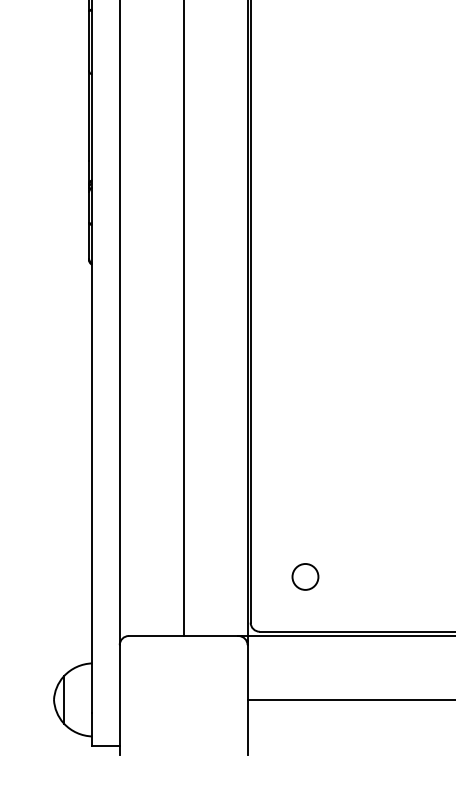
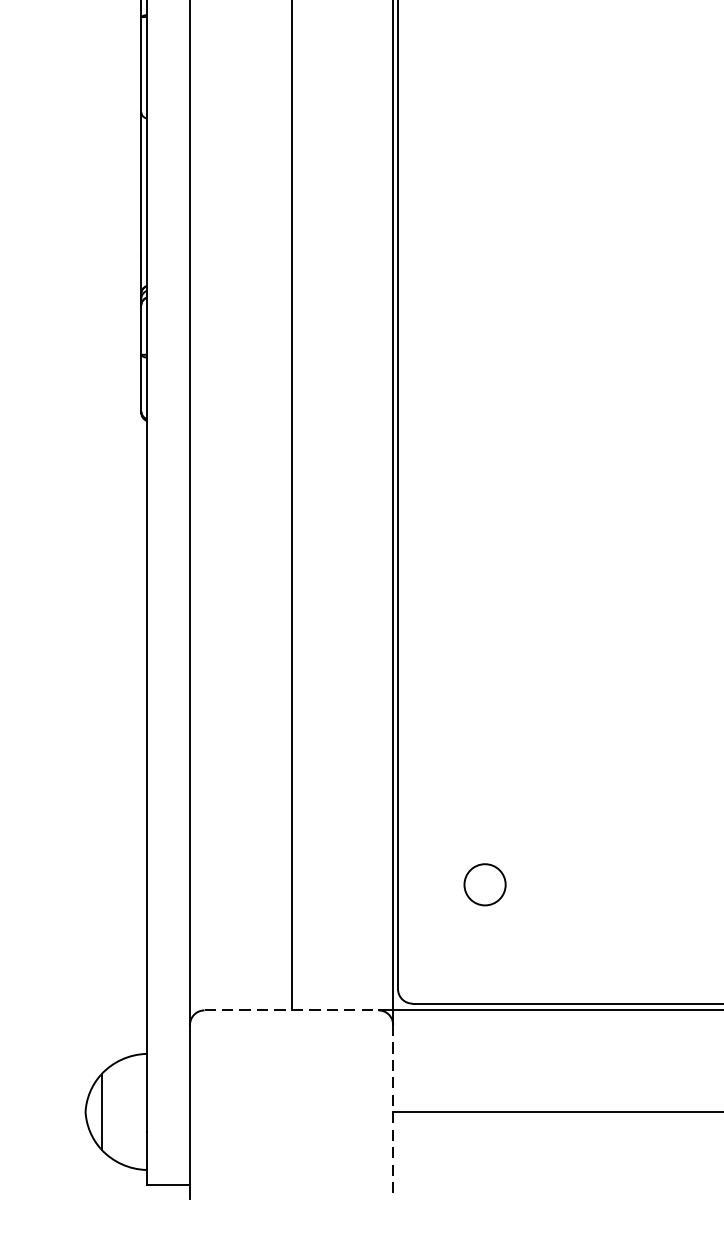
circle: (305, 576) -> (485, 884), moved
line: (183, 636) -> (291, 1011), solid -> dashed
line: (247, 699) -> (392, 1111), solid -> dashed

